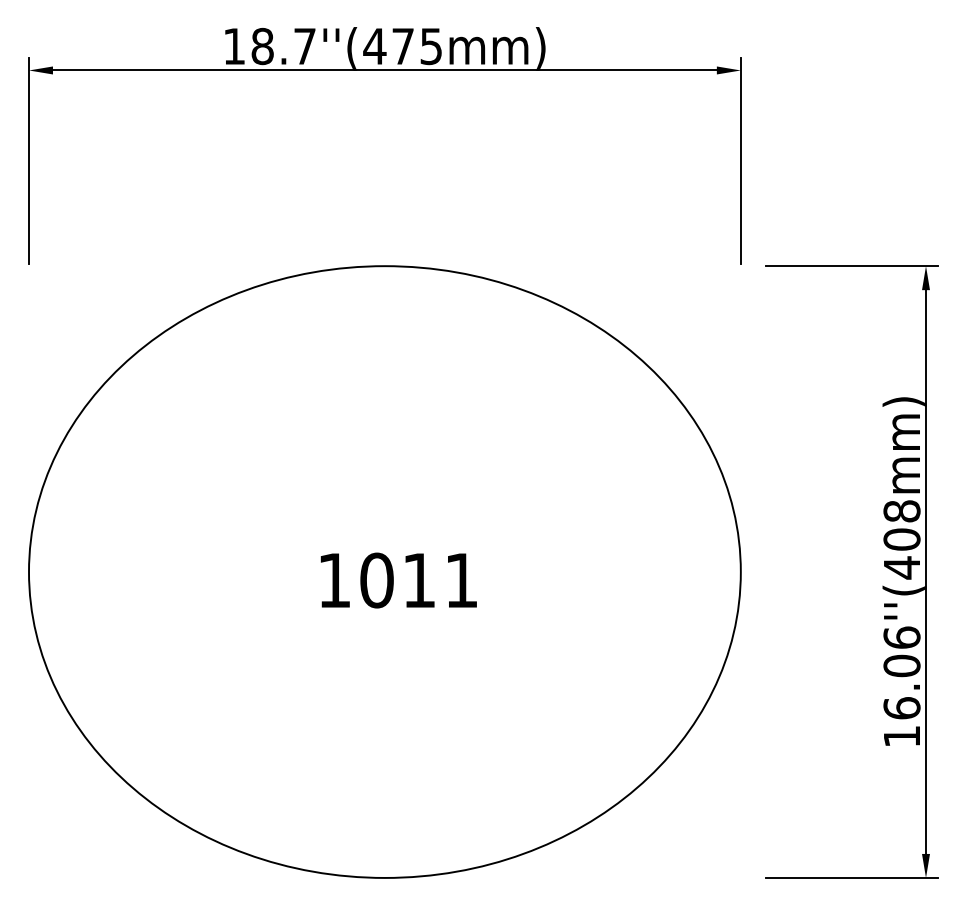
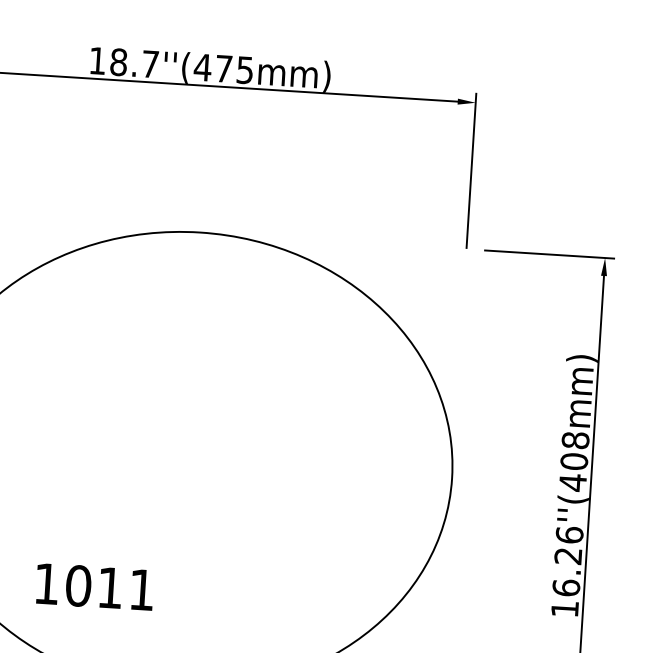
text: (398, 580) -> (94, 586), moved
text: (901, 665) -> (567, 555), 16.06''(408mm) -> 16.26''(408mm)

